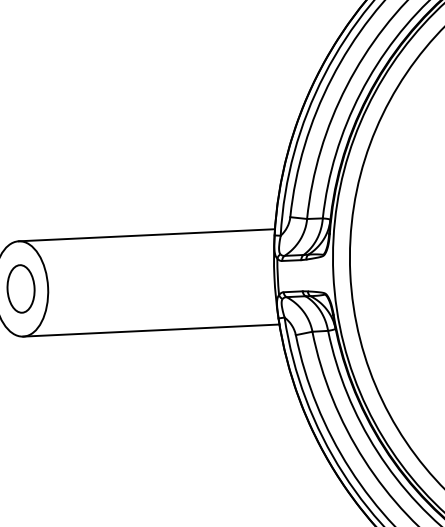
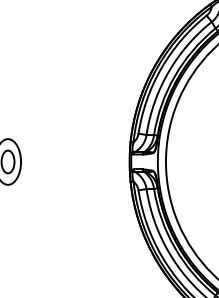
line: (146, 236) -> (69, 139), removed
line: (151, 329) -> (69, 184), removed

